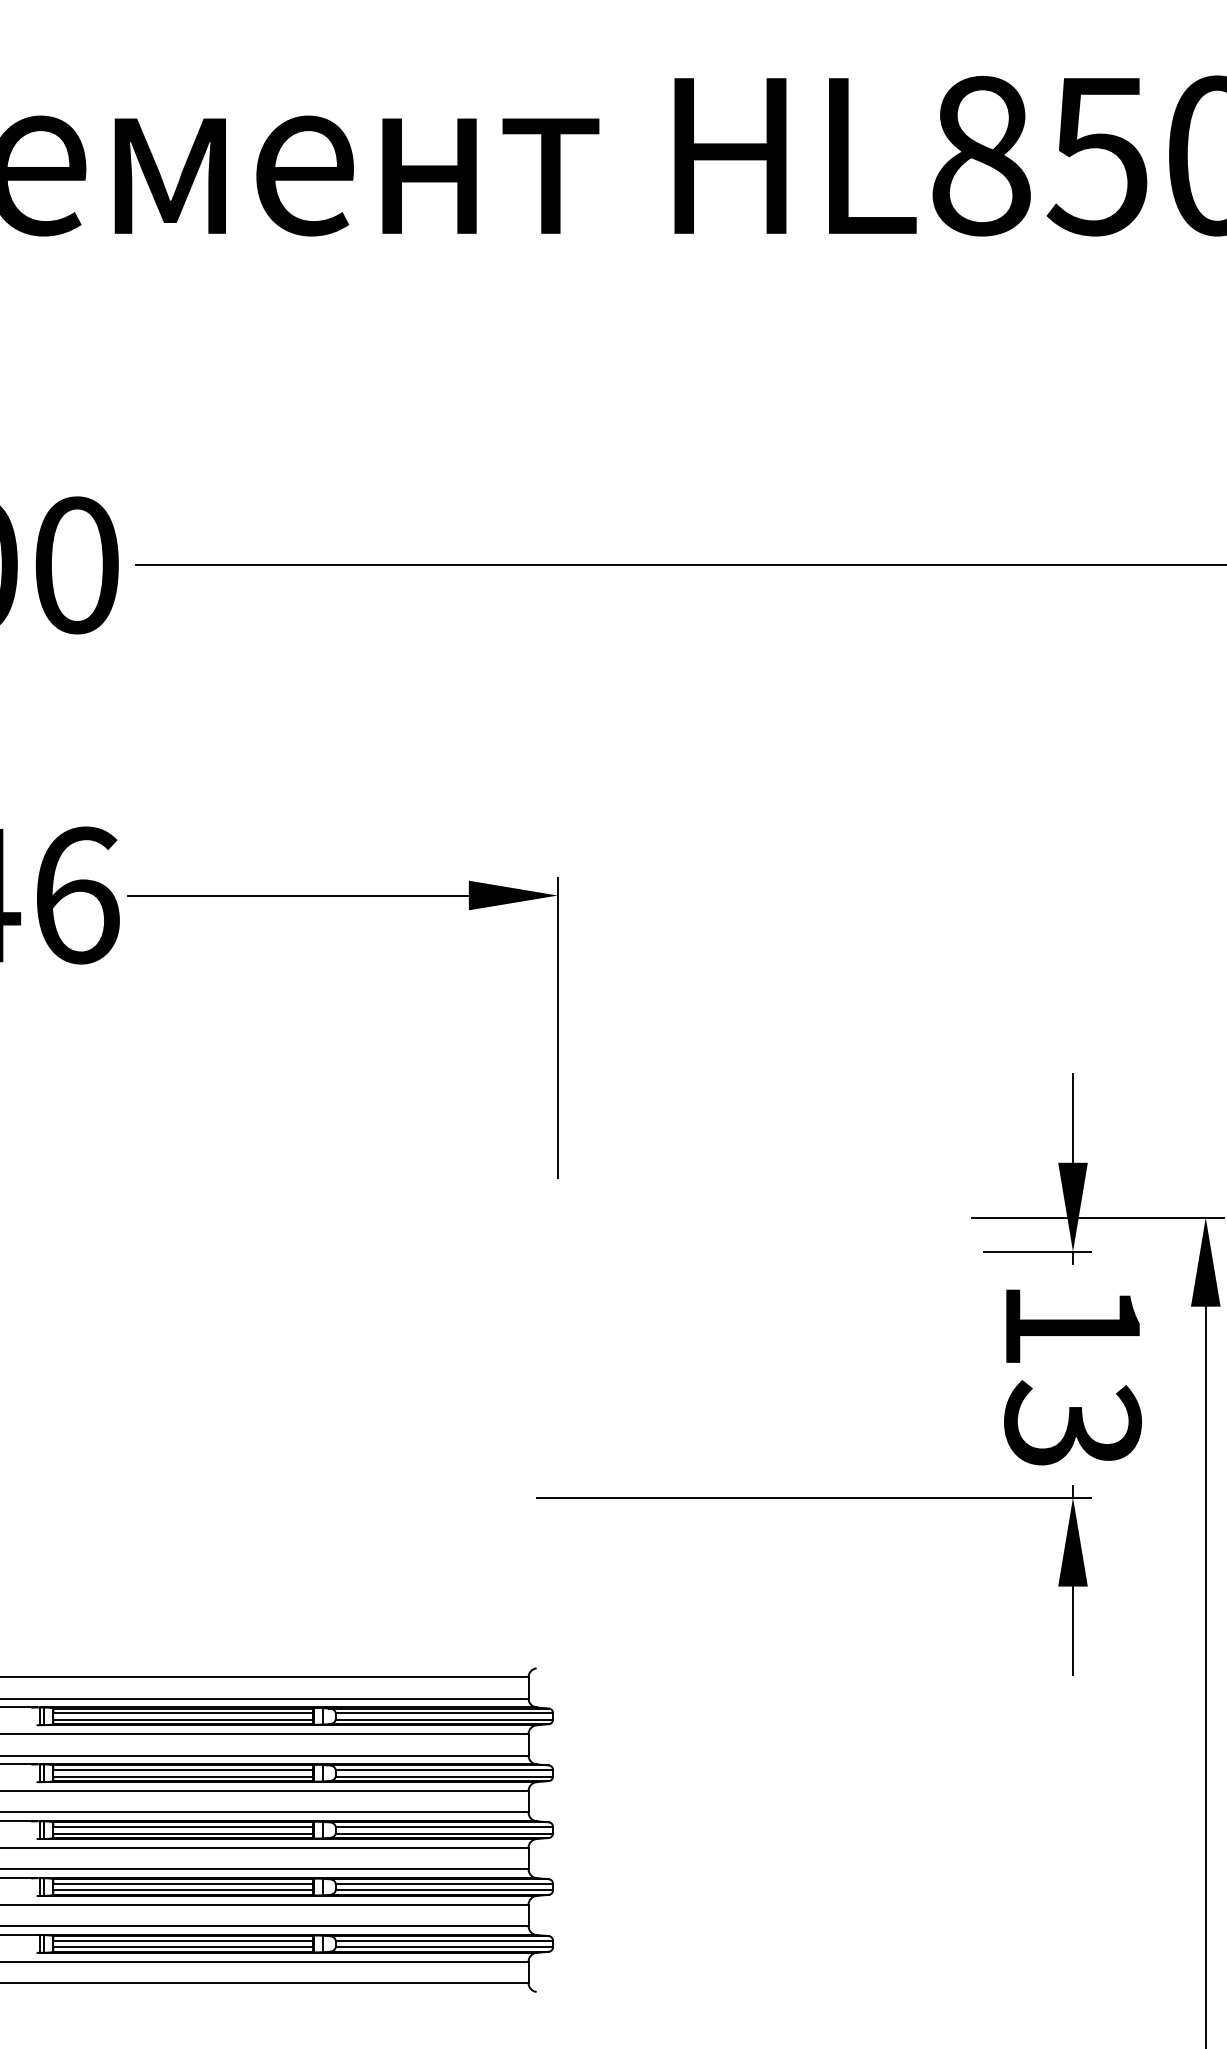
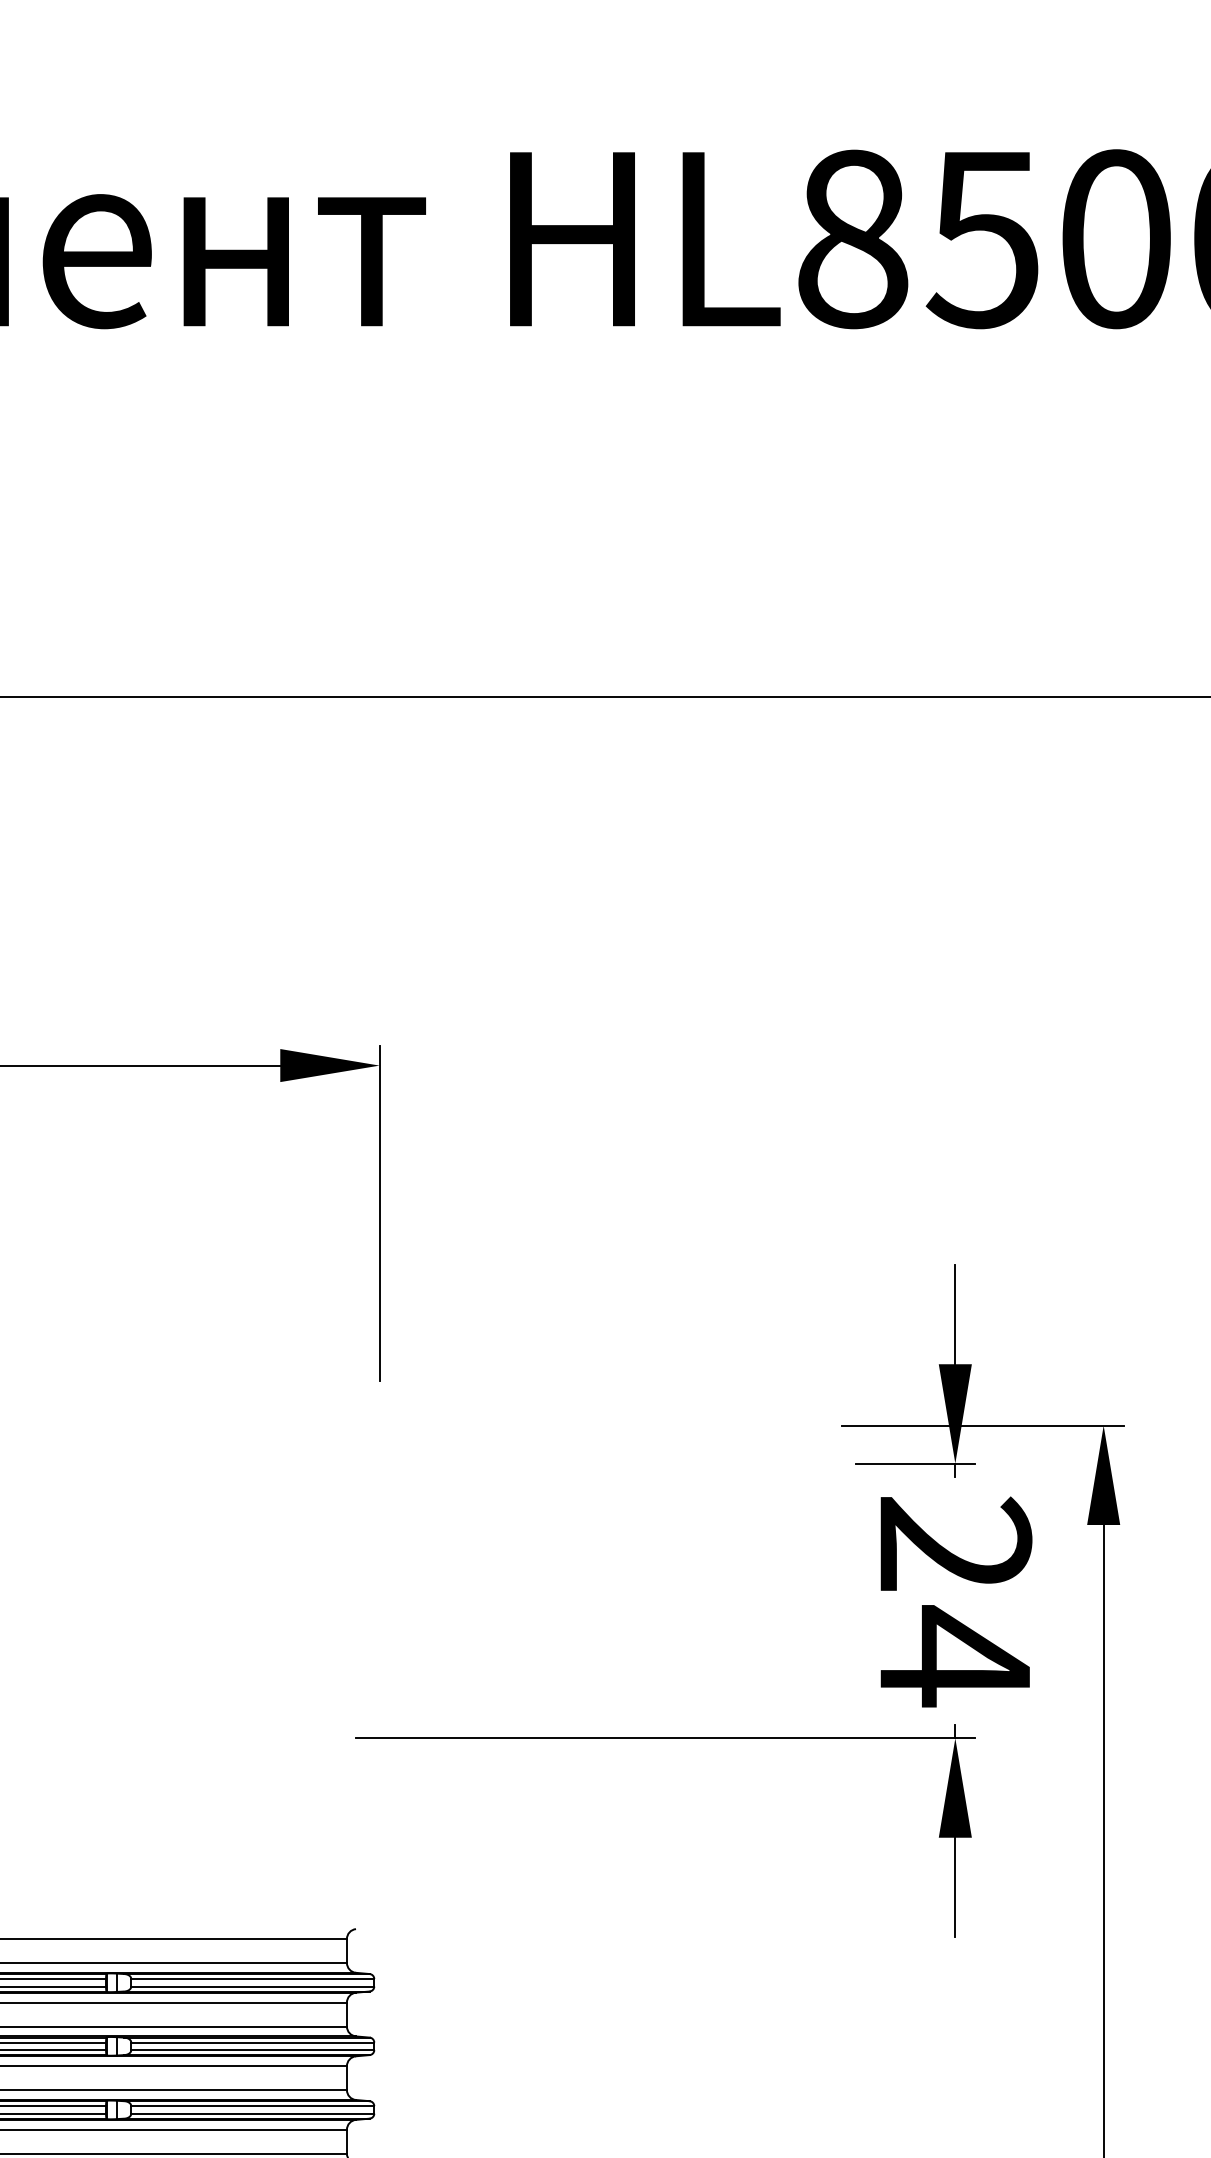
text: (1072, 1375) -> (954, 1601), 13 -> 24

